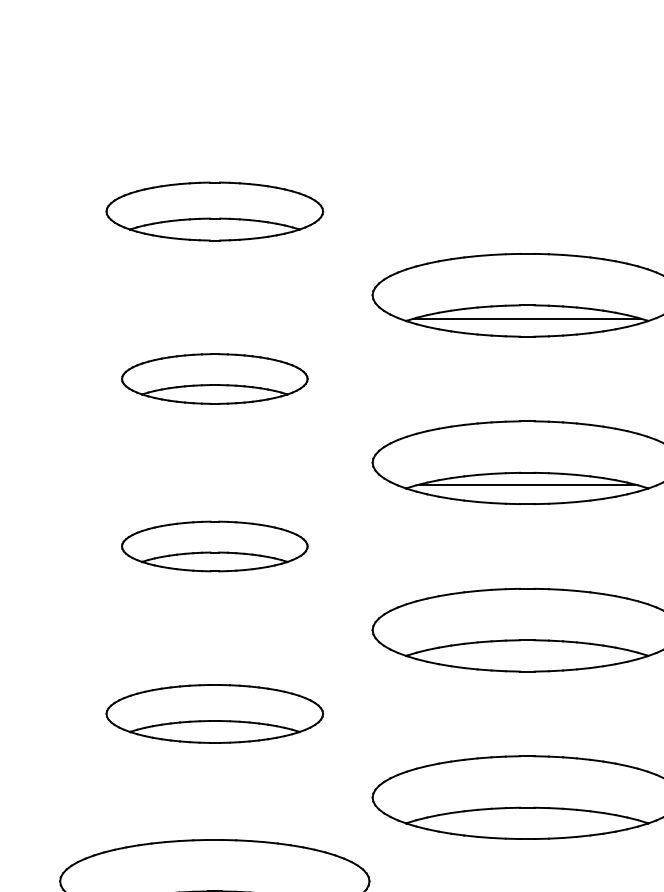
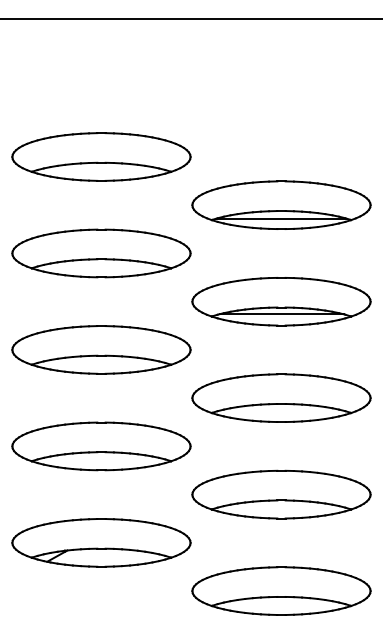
part: (214, 210) -> (101, 156), size x1.43
part: (214, 379) -> (101, 253), size x1.67
part: (214, 545) -> (101, 349), size x1.67
part: (214, 714) -> (101, 446), size x1.43

